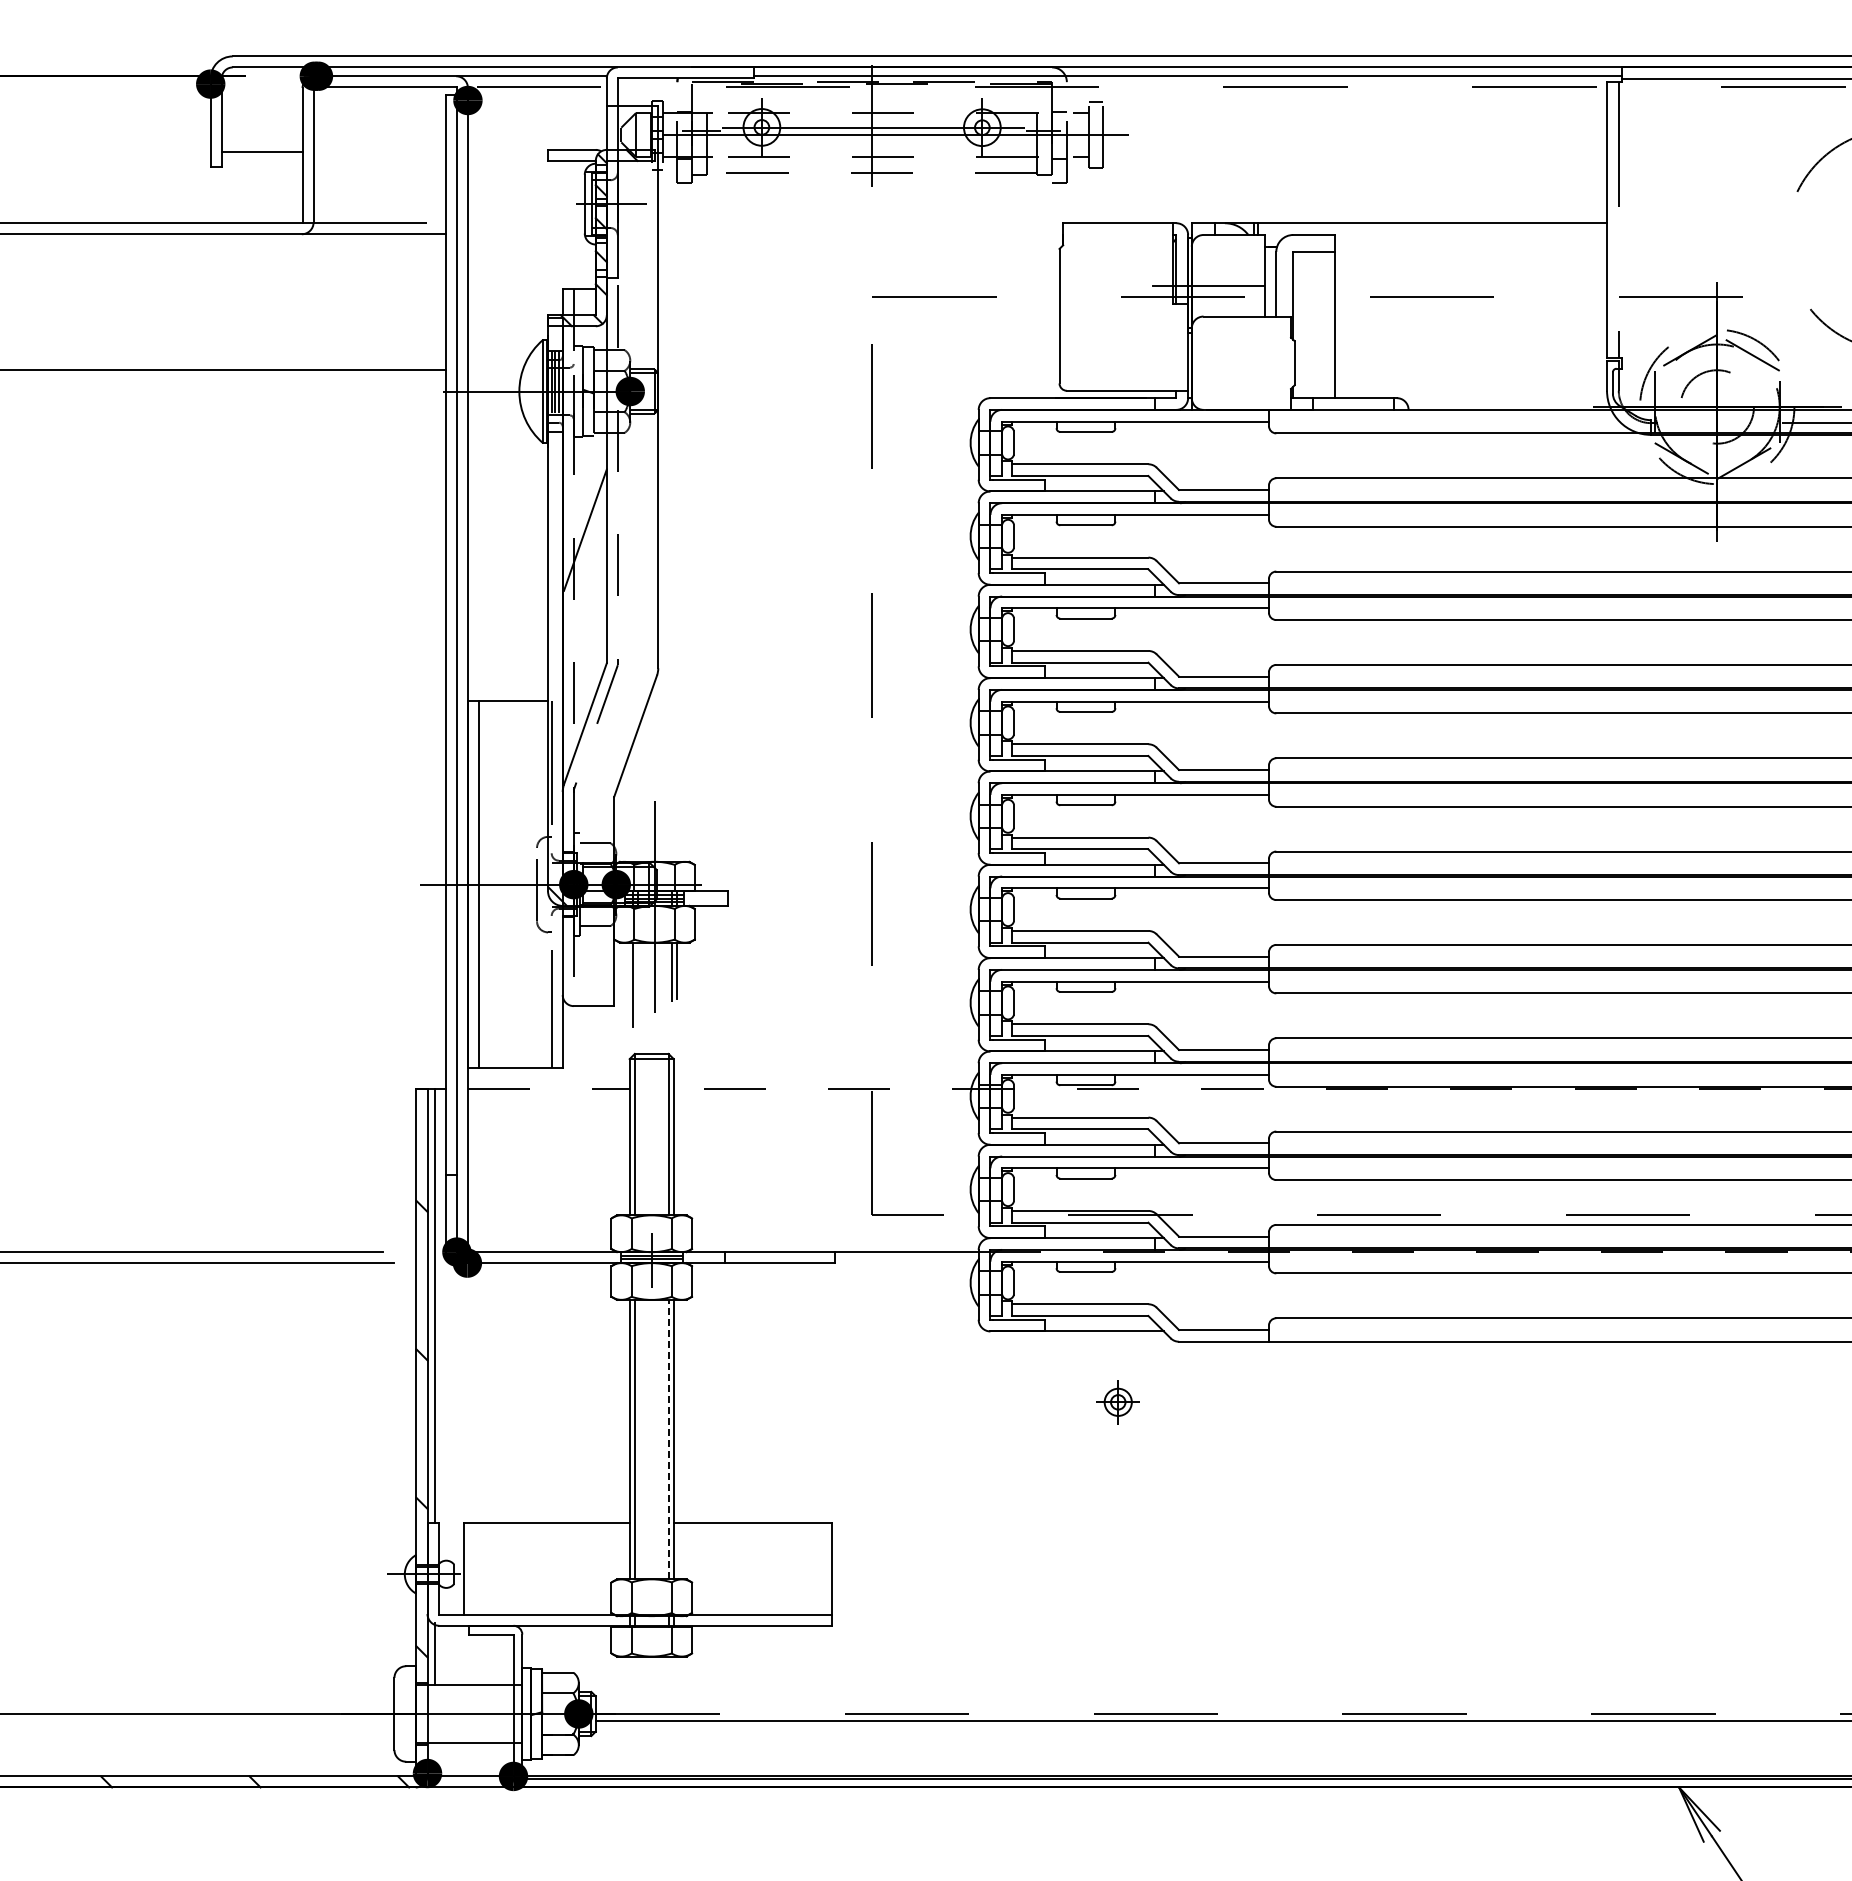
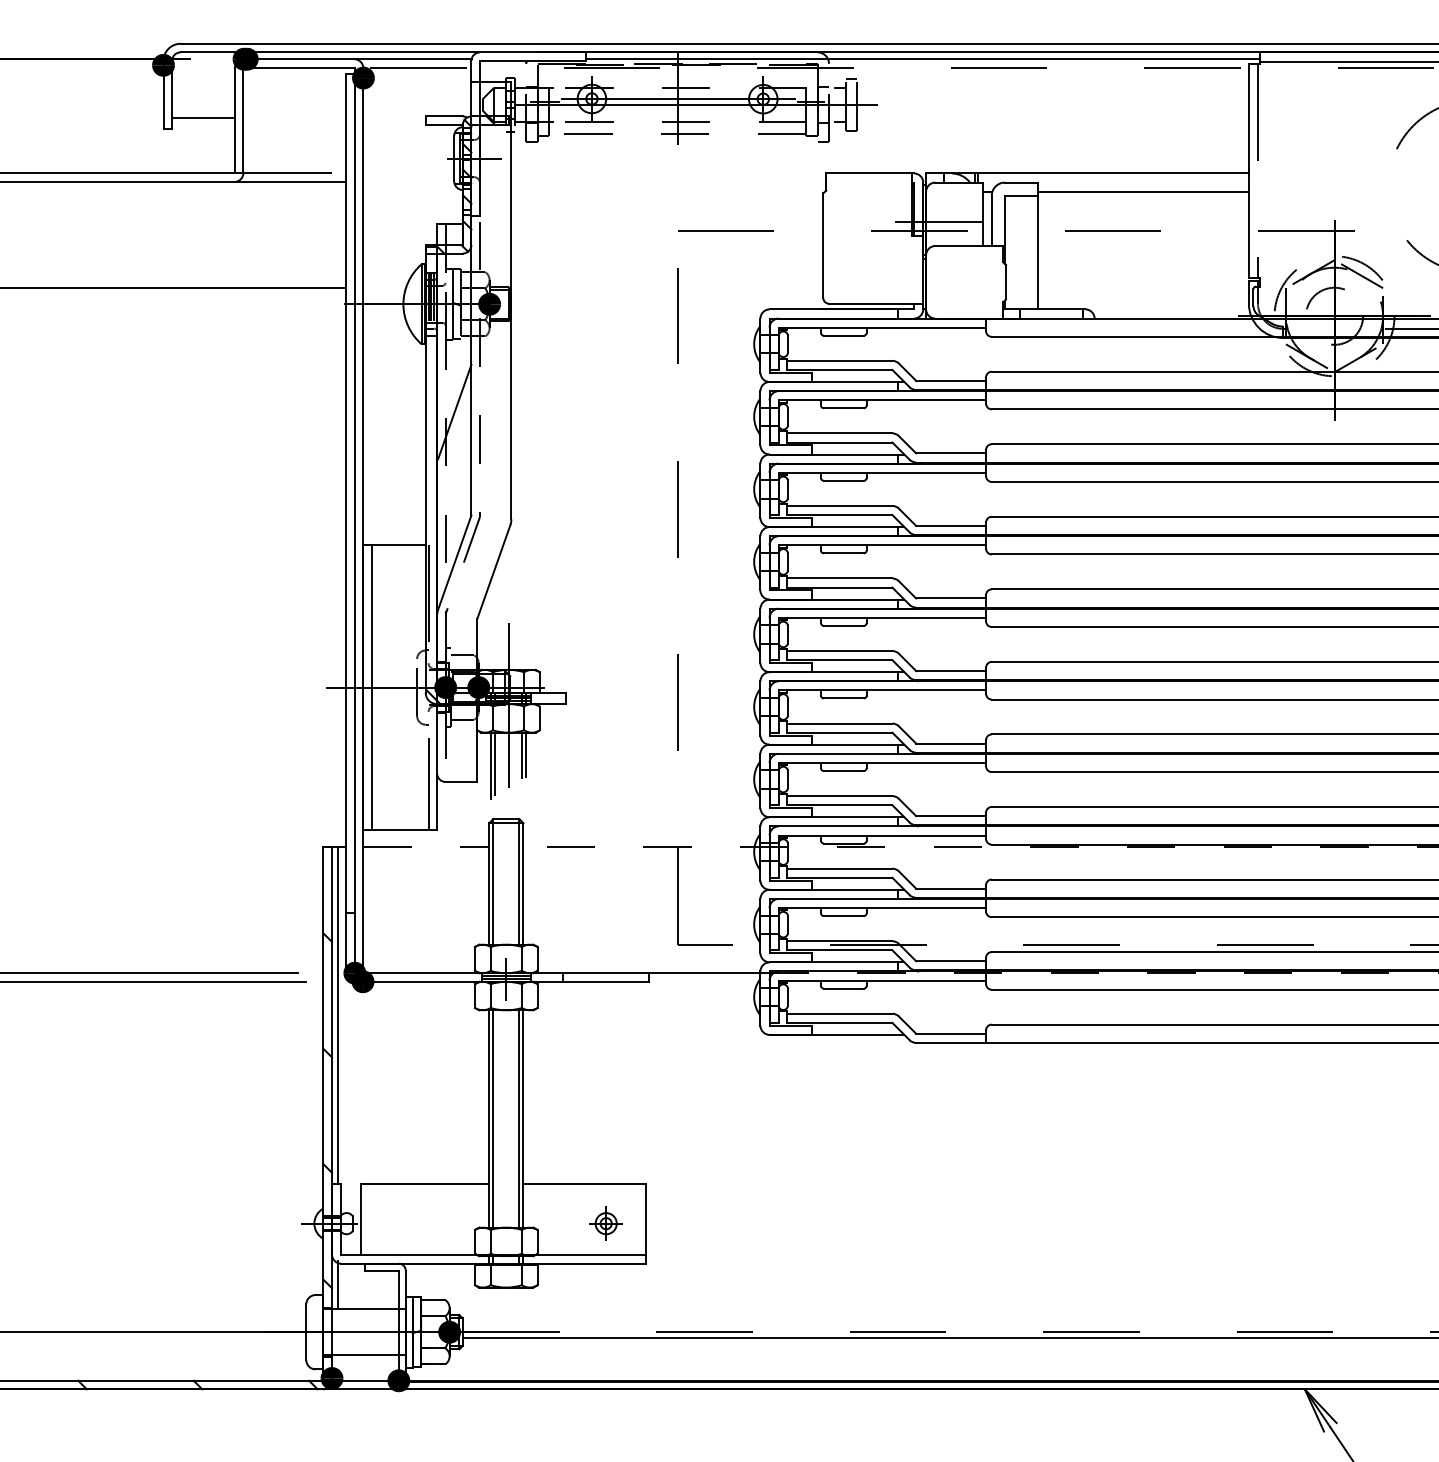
line: (1471, 246) -> (1143, 191), added
line: (637, 983) -> (495, 764), added
part: (1117, 1402) -> (605, 1223), moved
line: (668, 1439) -> (519, 1118), dashed -> solid

